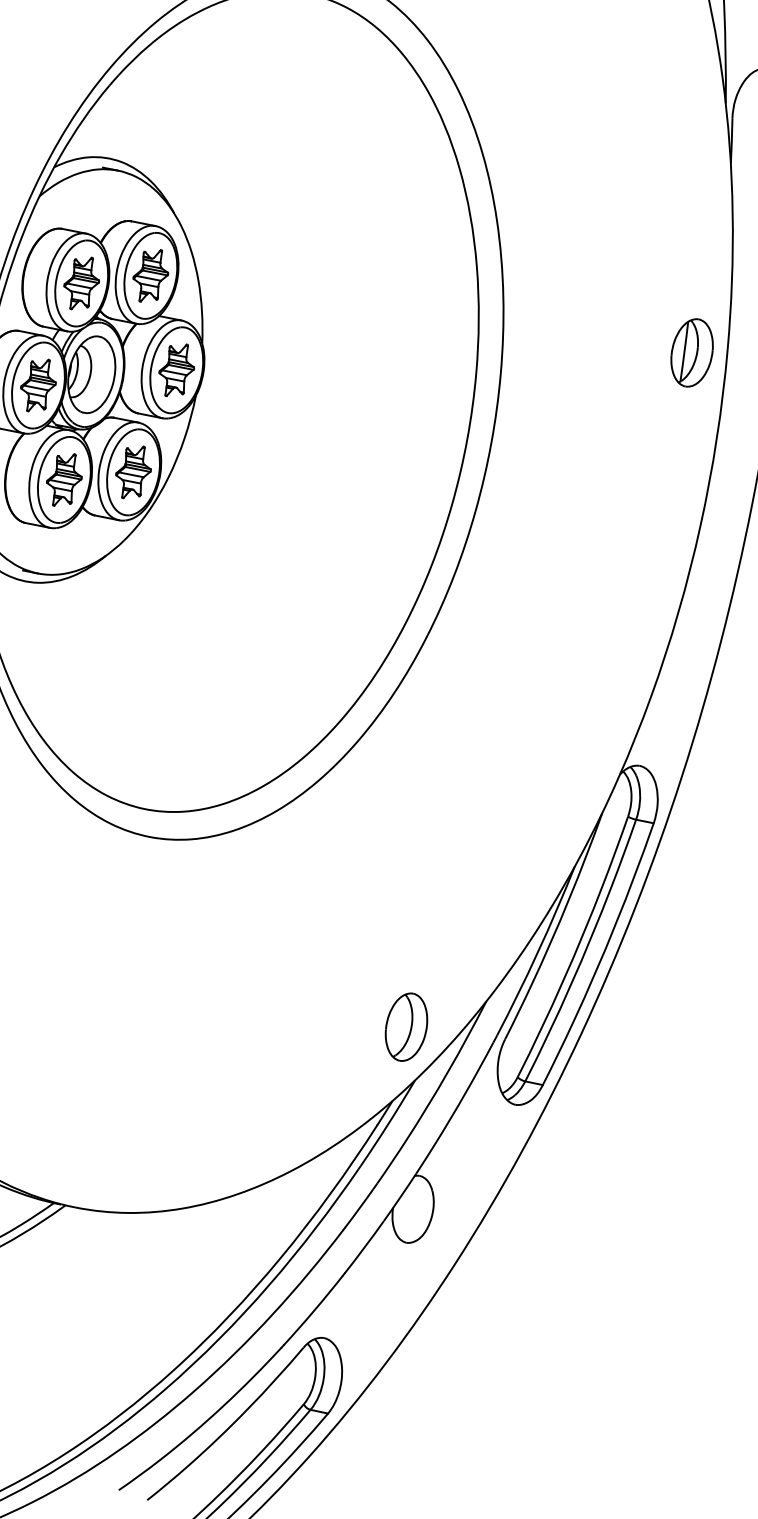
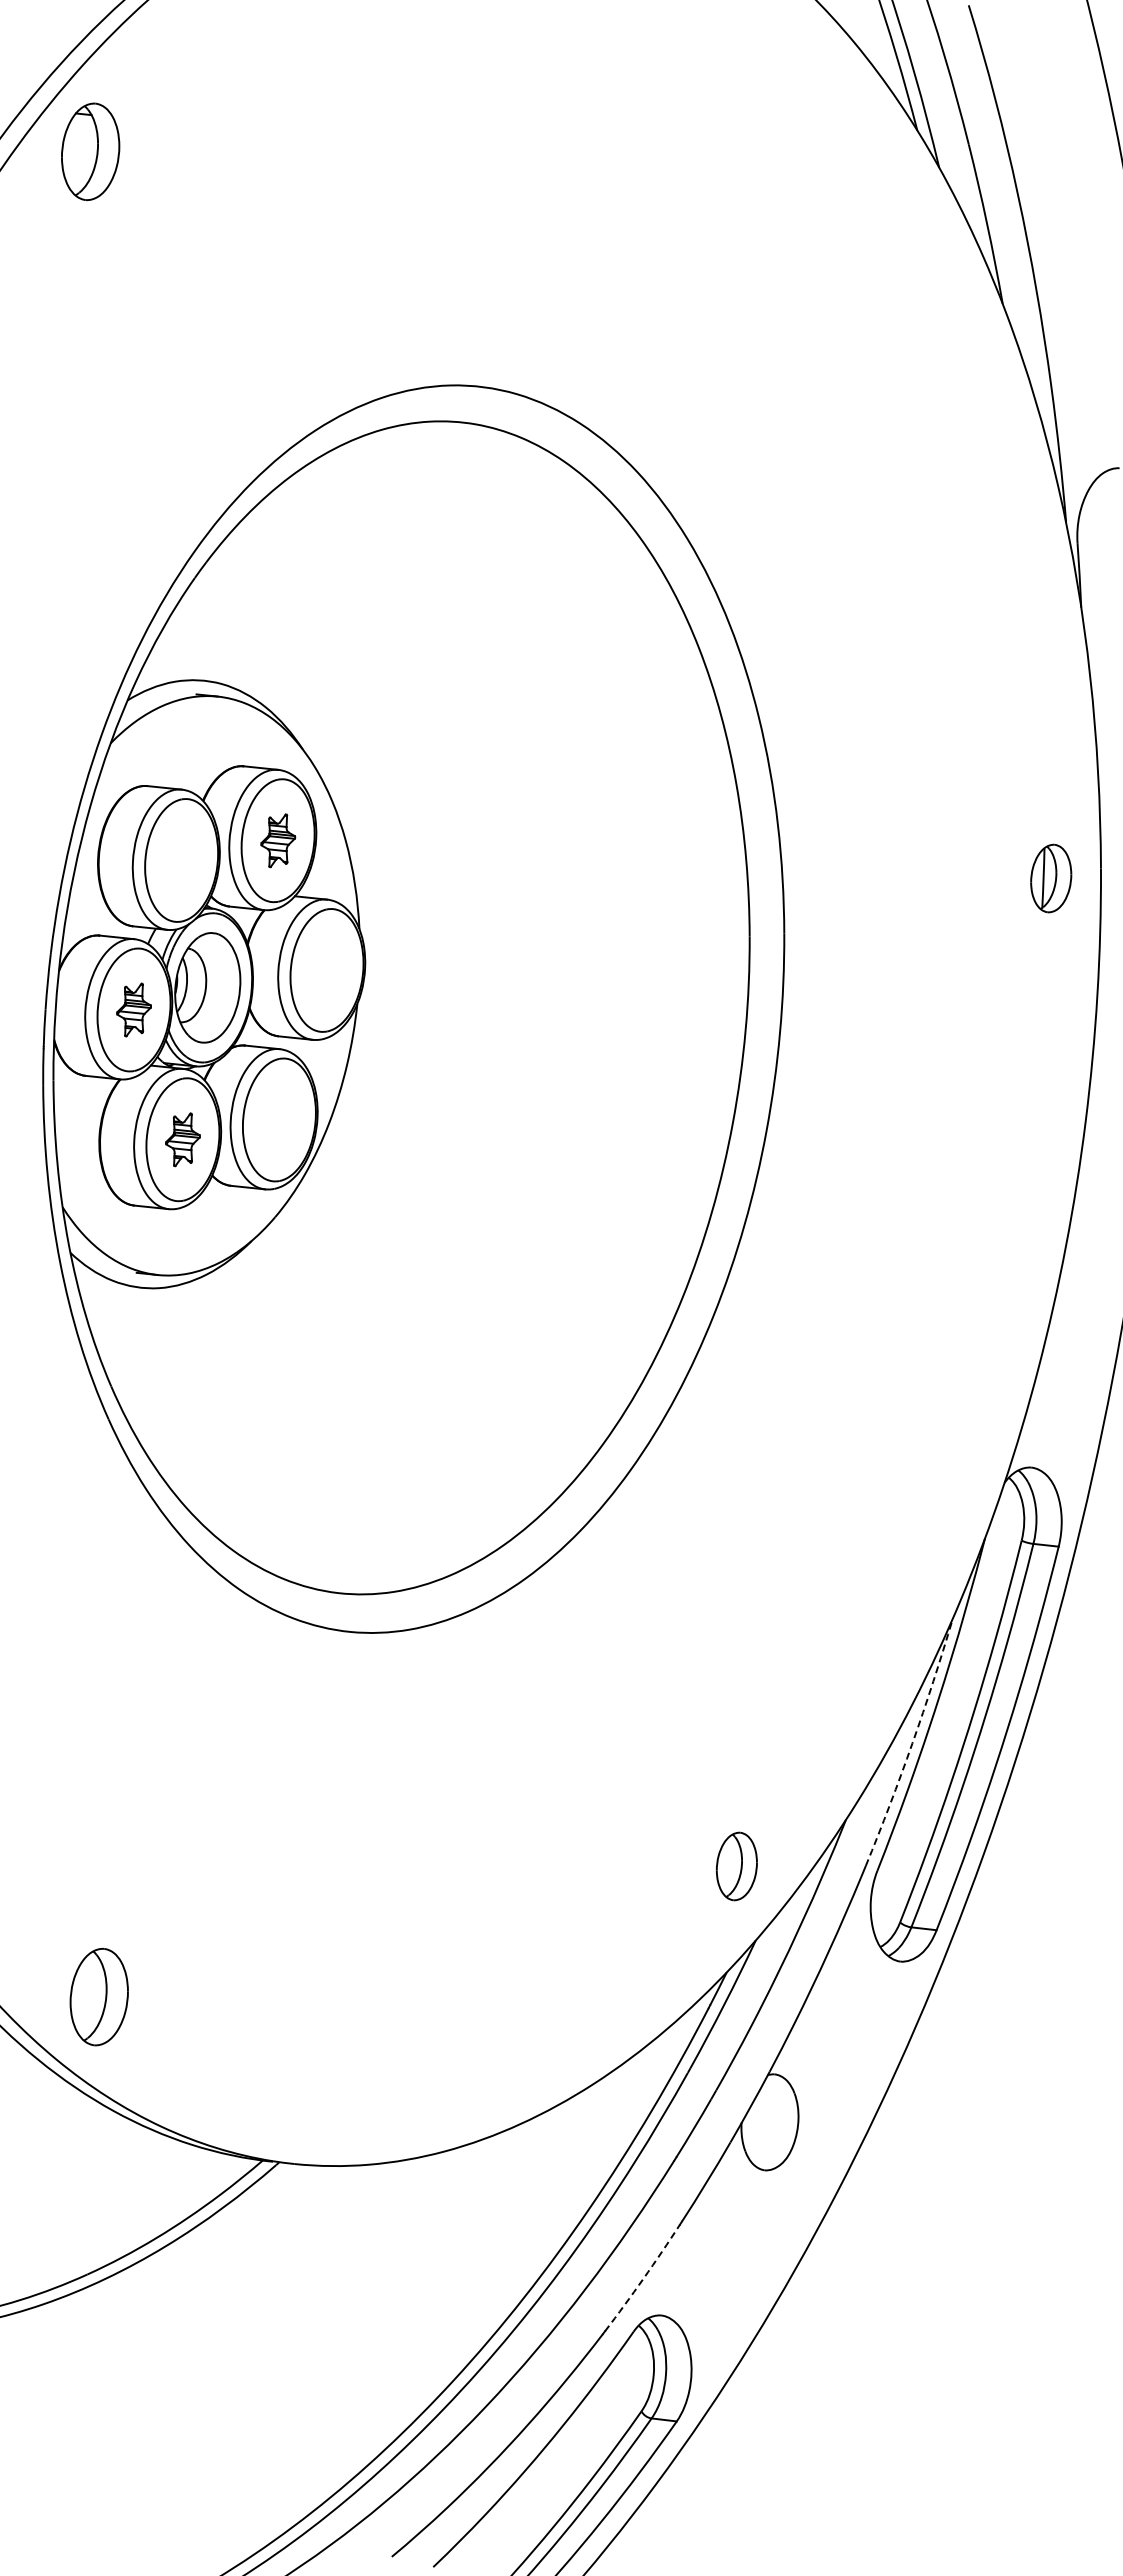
part: (151, 275) -> (278, 840), size x0.7
part: (81, 283) -> (181, 860), removed
part: (691, 352) -> (1050, 878), size x0.7
part: (176, 370) -> (326, 970), removed
part: (38, 385) -> (133, 1009), size x0.7
part: (133, 472) -> (279, 1119), removed
part: (64, 479) -> (182, 1139), size x0.7
arc: (538, 952) -> (912, 1743), solid -> dashed
part: (406, 1027) -> (736, 1866), size x0.7
arc: (313, 1310) -> (643, 2278), solid -> dashed

